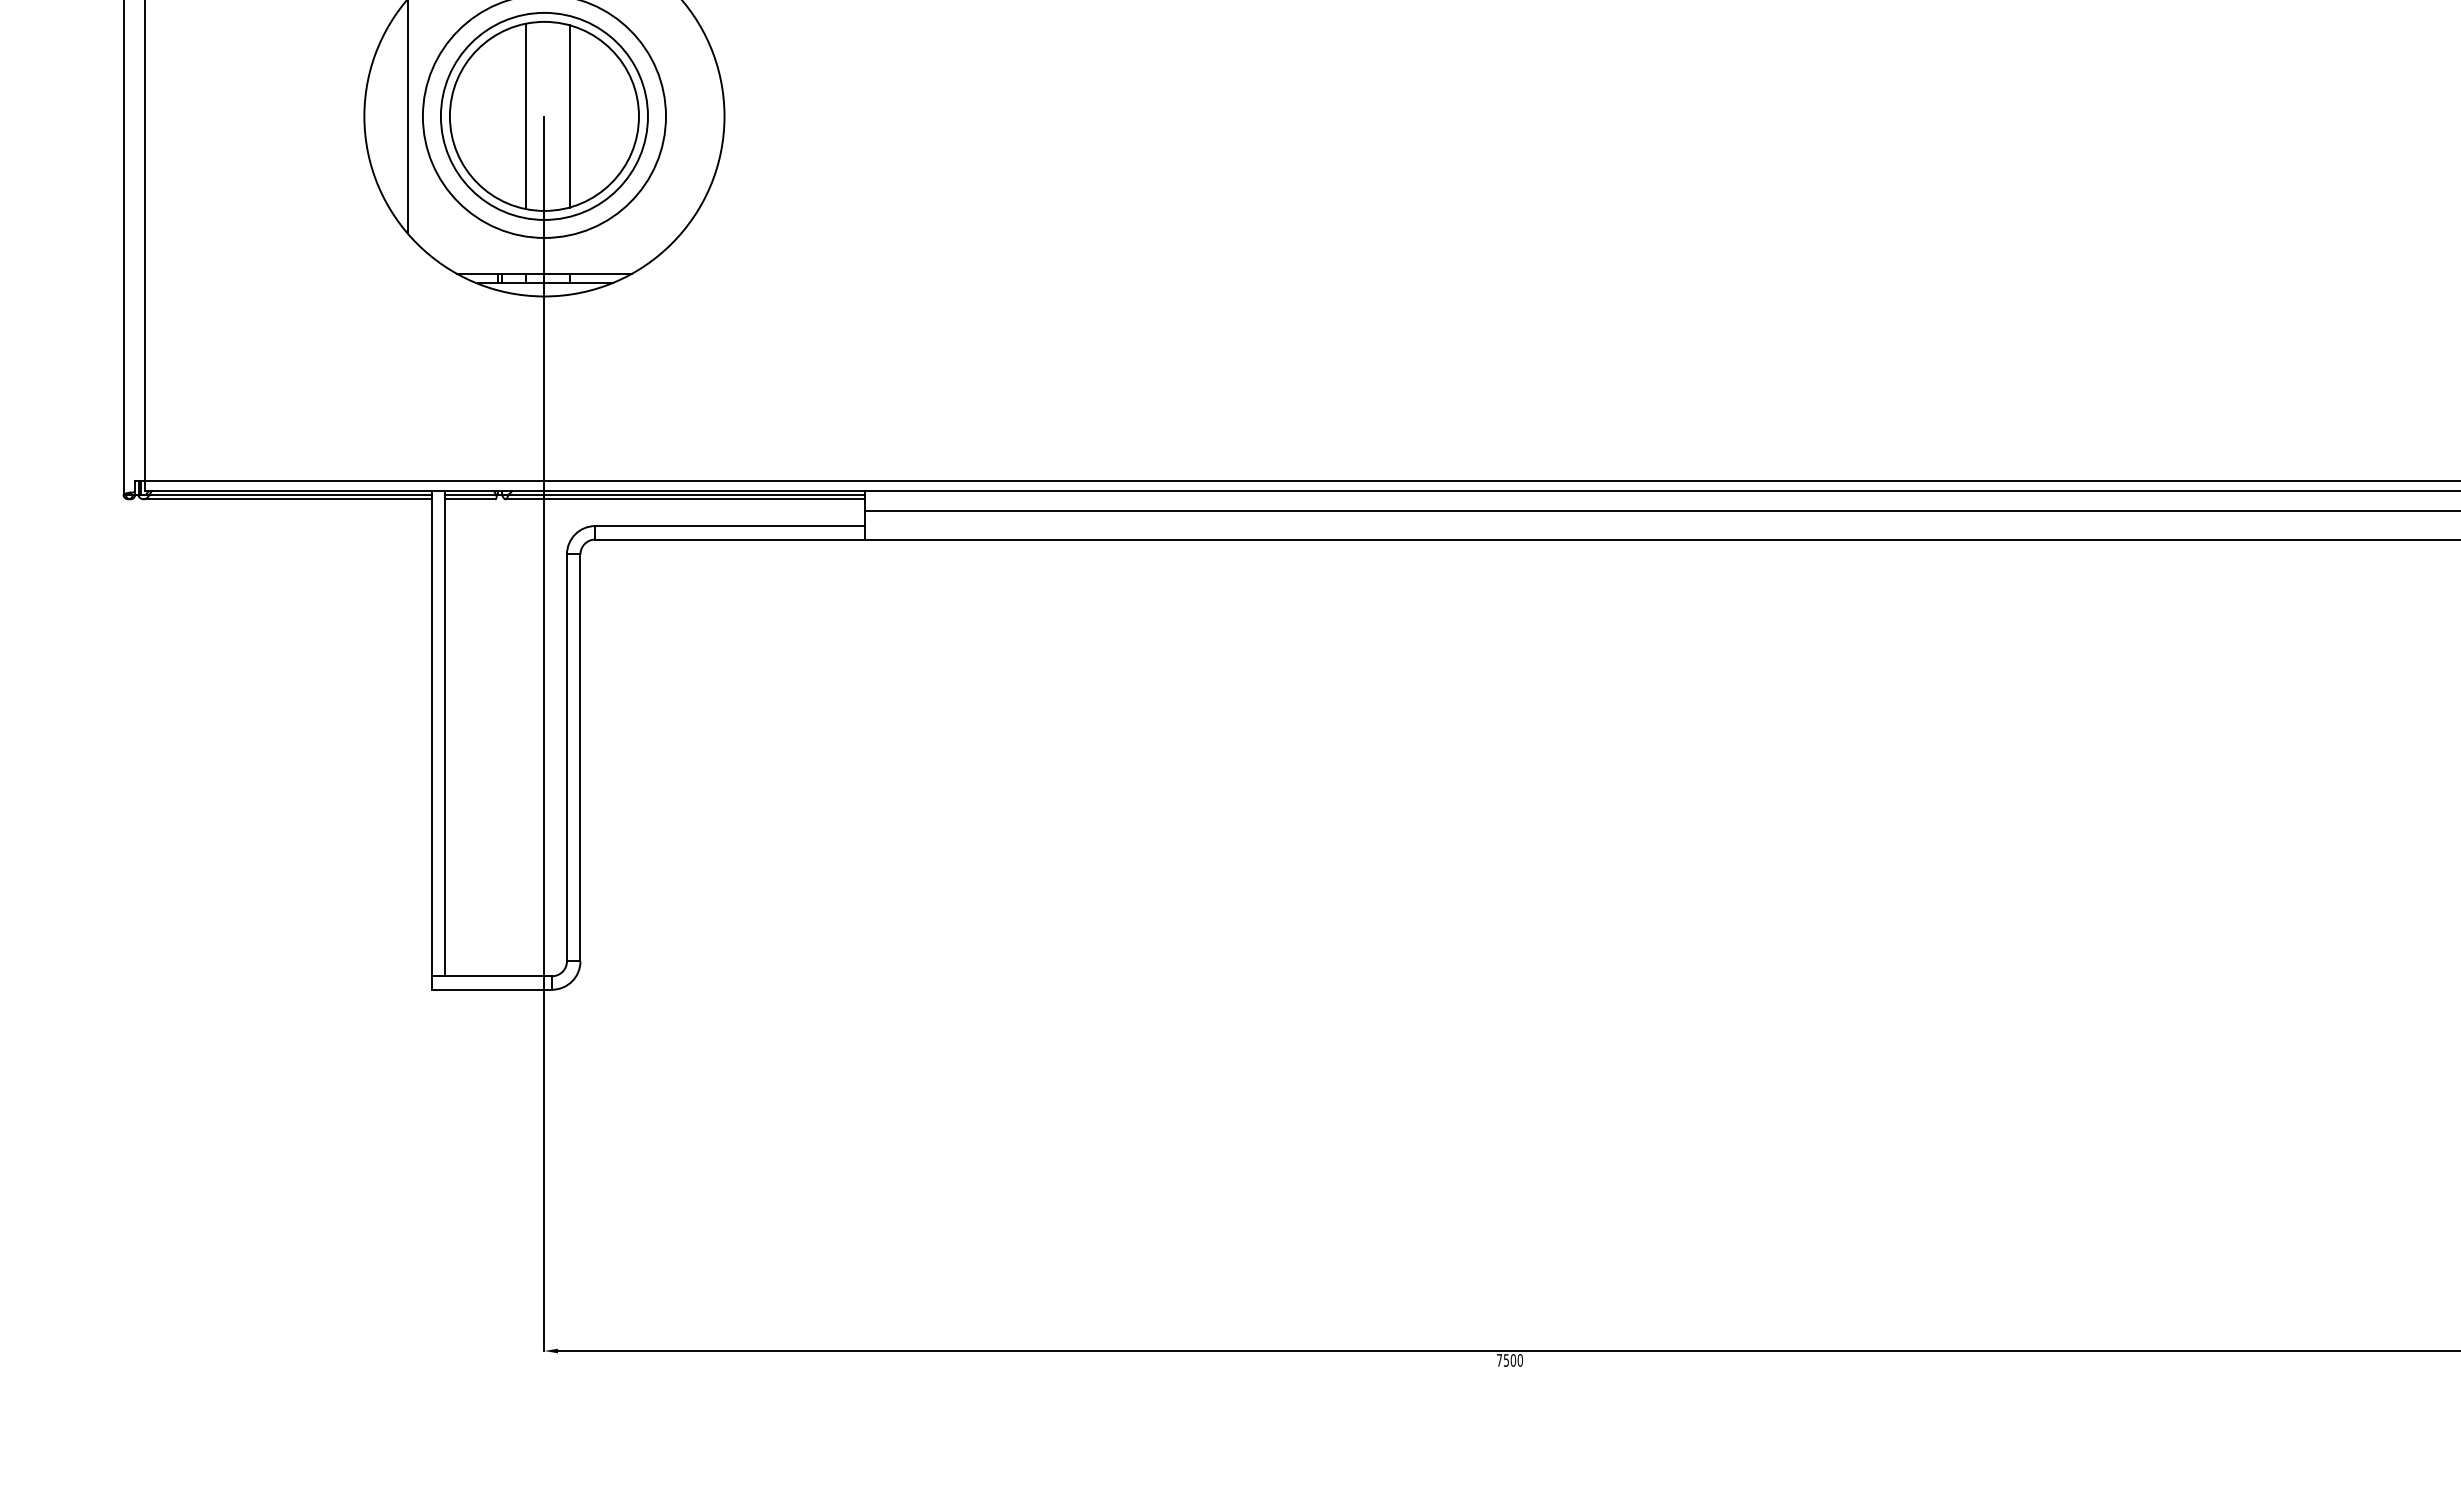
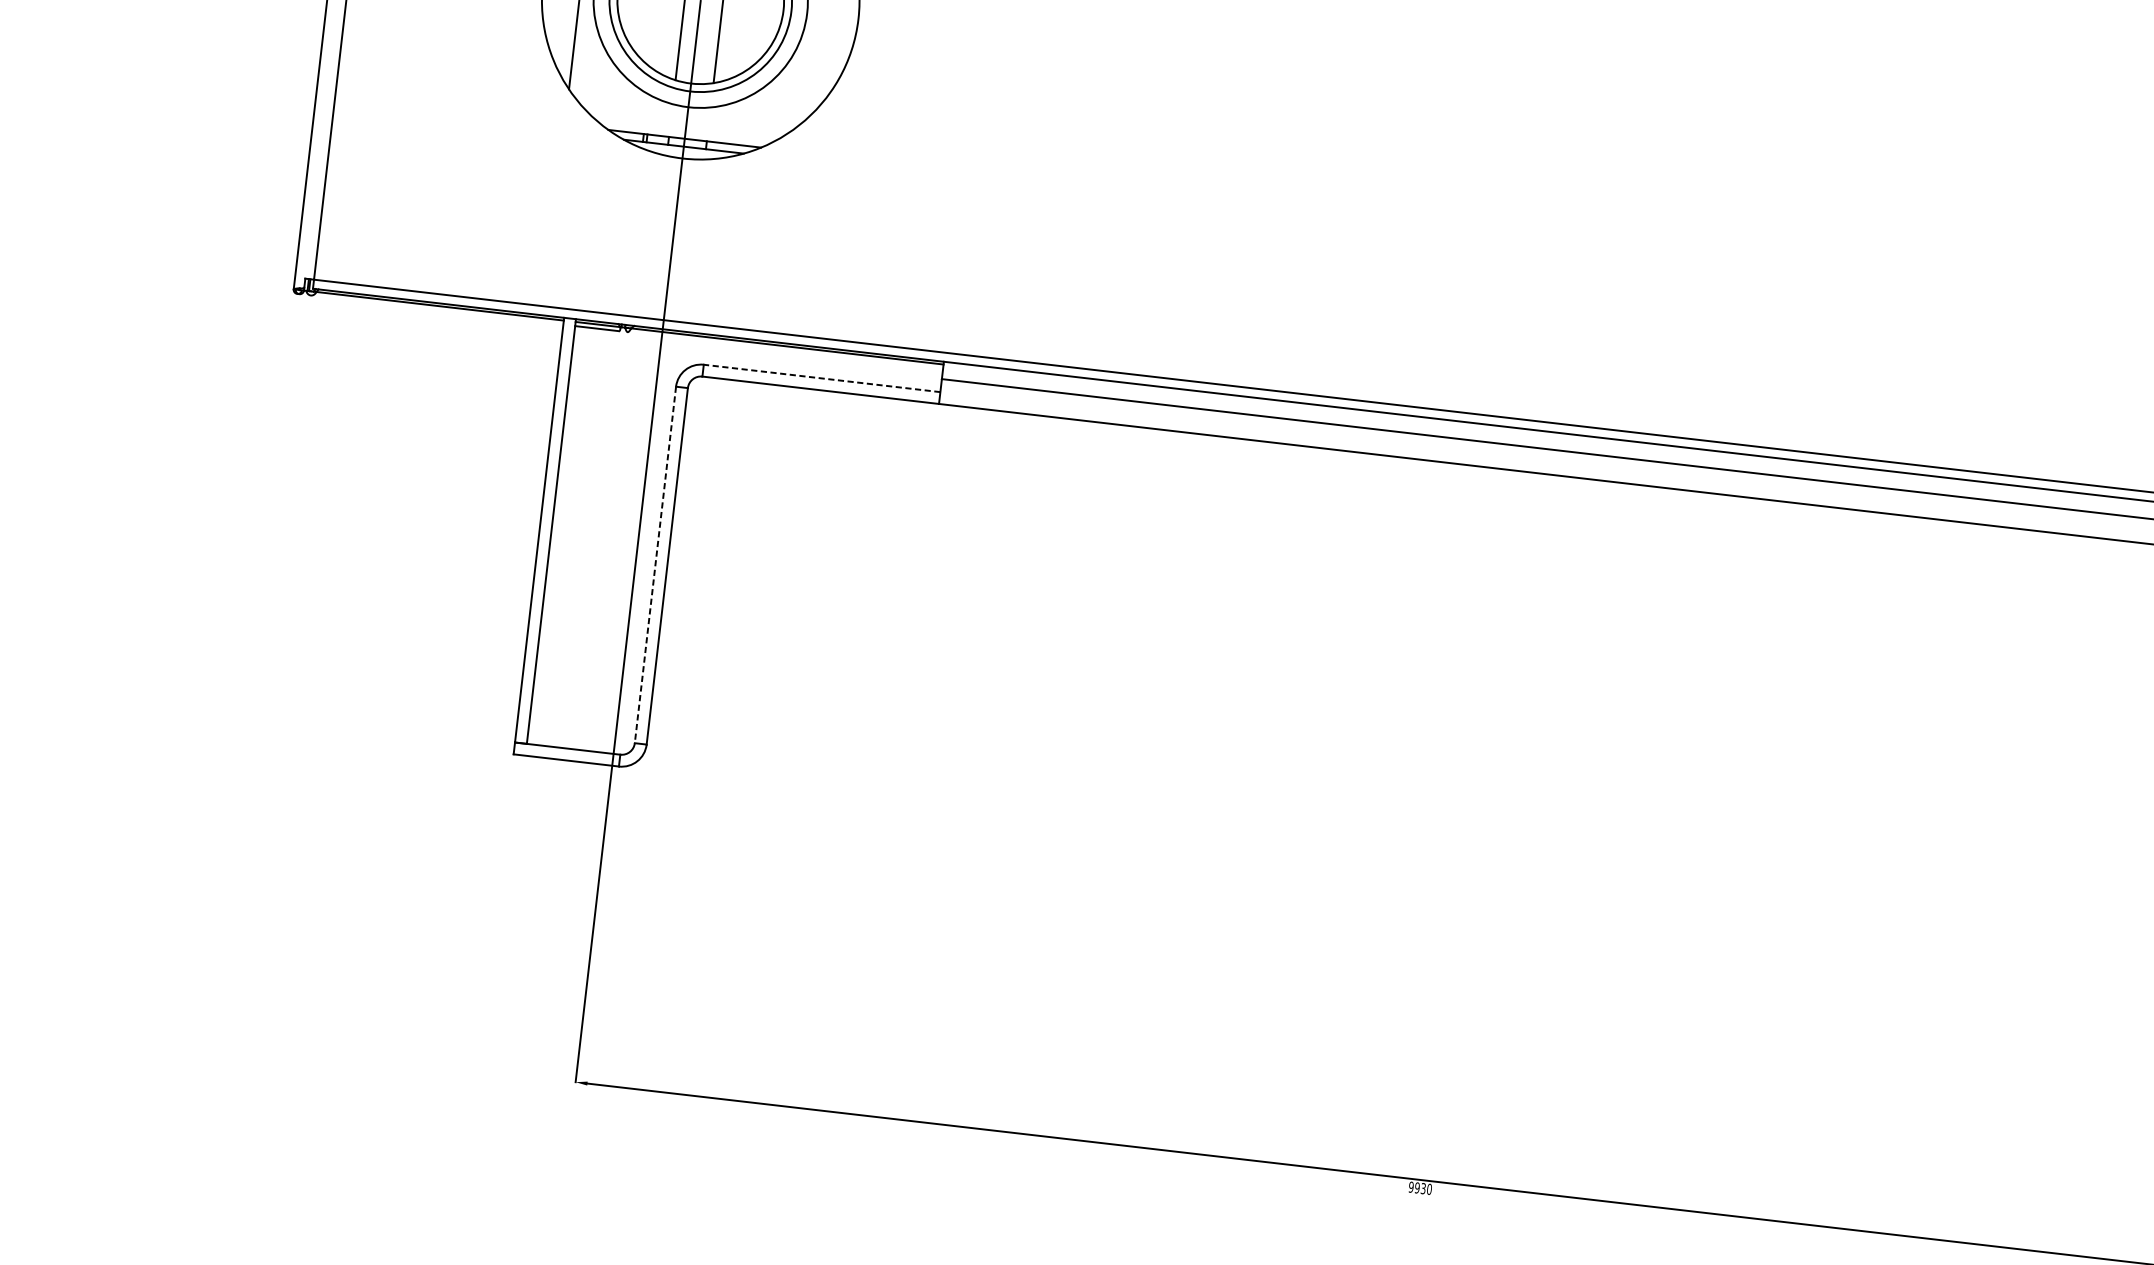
line: (287, 499) -> (436, 310), removed
line: (685, 499) -> (785, 350), removed
line: (729, 526) -> (821, 378), solid -> dashed
line: (566, 758) -> (654, 565), solid -> dashed
text: (1506, 1360) -> (1417, 1188), 7500 -> 9930

